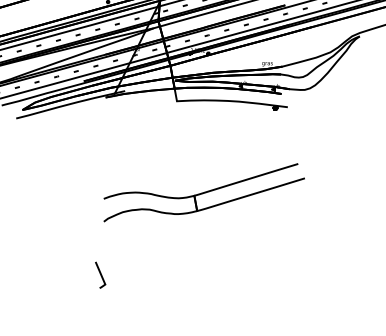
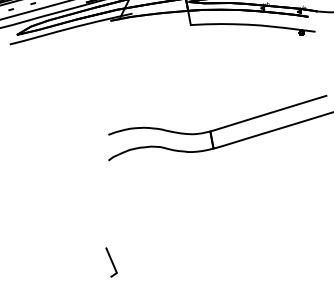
line: (100, 274) -> (111, 261), moved

